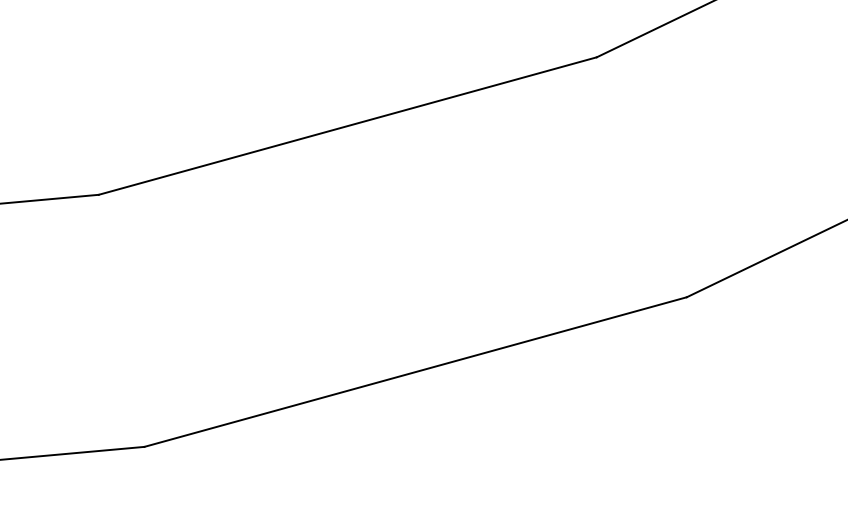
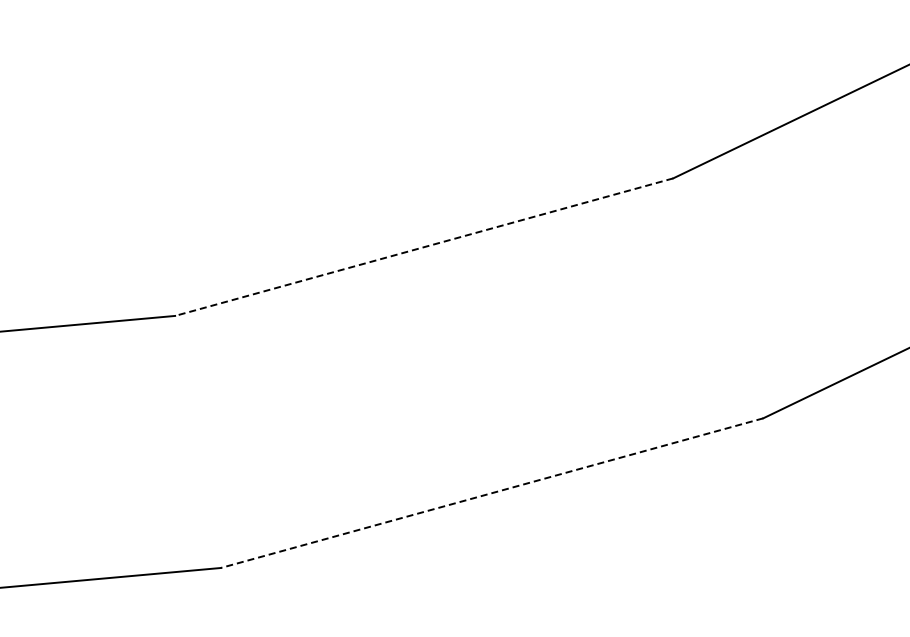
line: (347, 126) -> (423, 247), solid -> dashed
line: (415, 372) -> (491, 493), solid -> dashed

